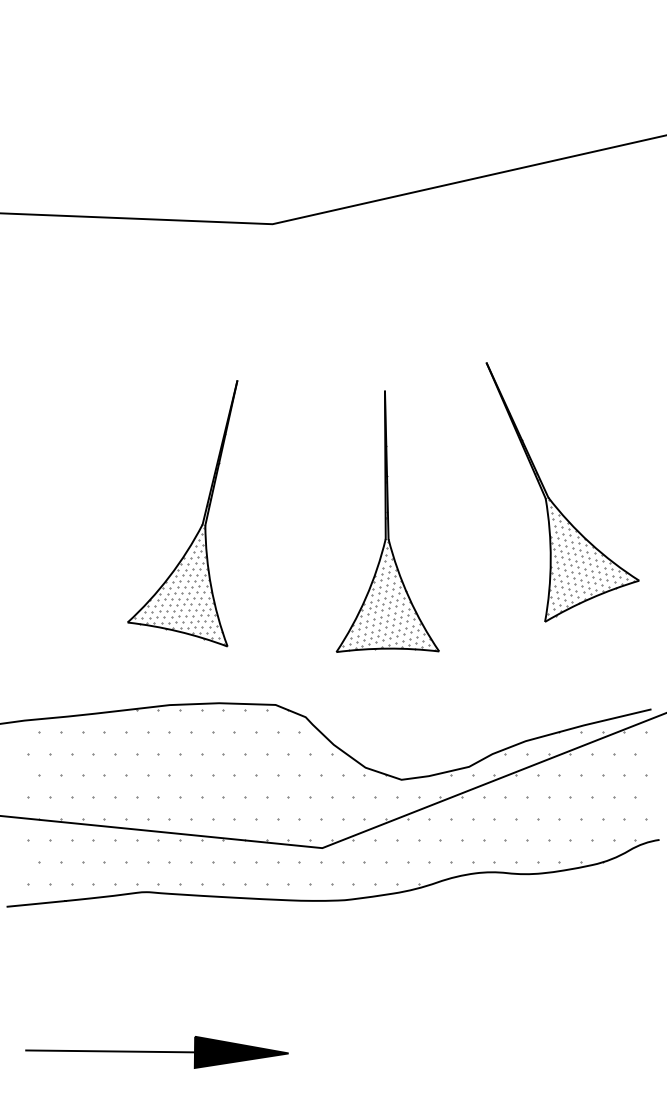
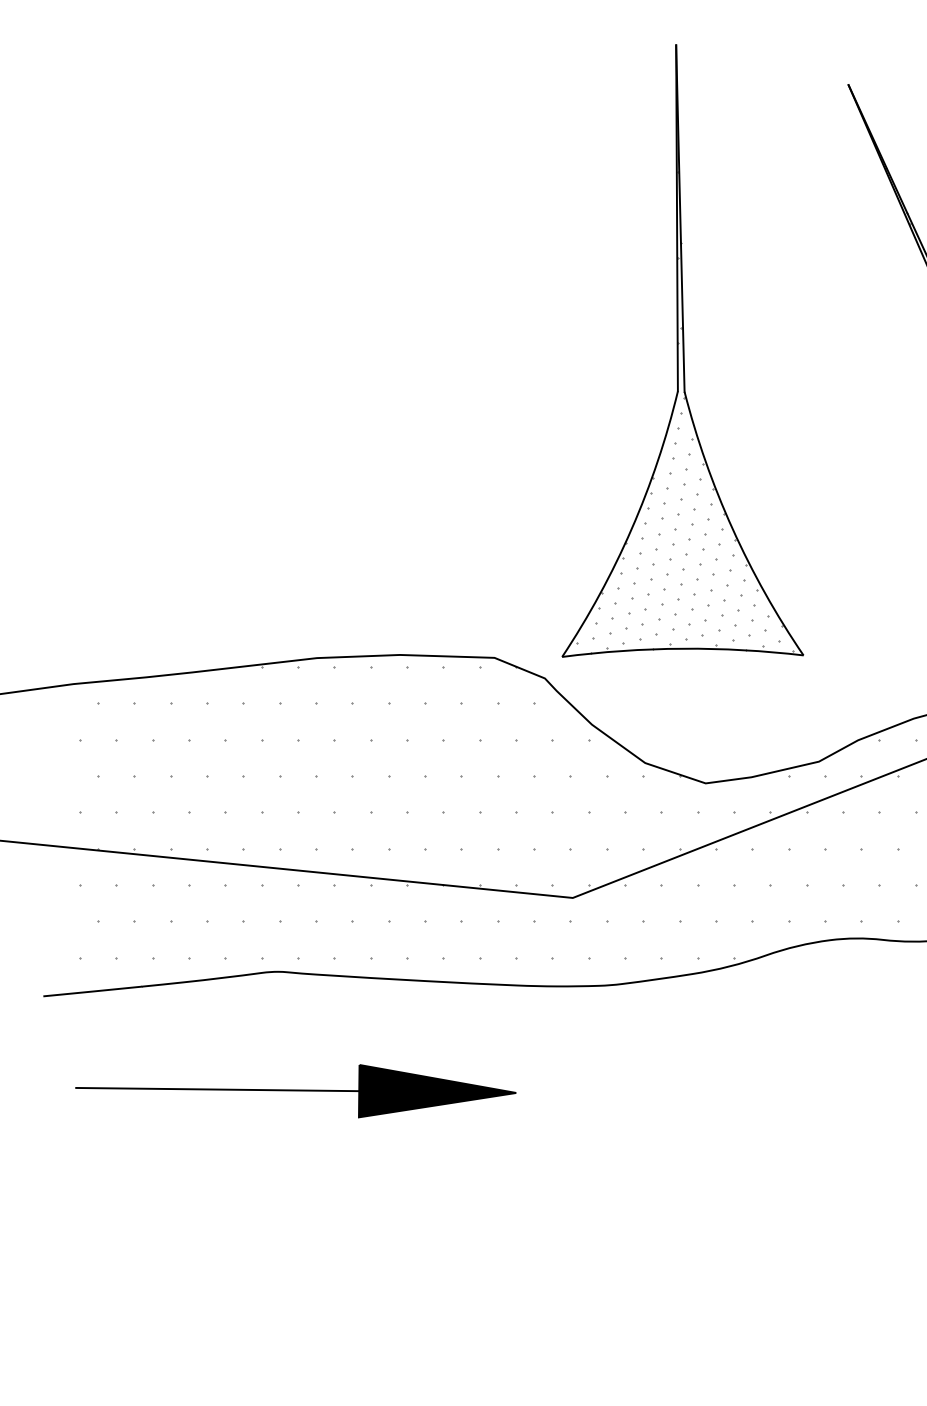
part: (202, 519) -> (371, 346), removed
part: (387, 521) -> (682, 350), size x1.4
part: (156, 1052) -> (294, 1091), moved

